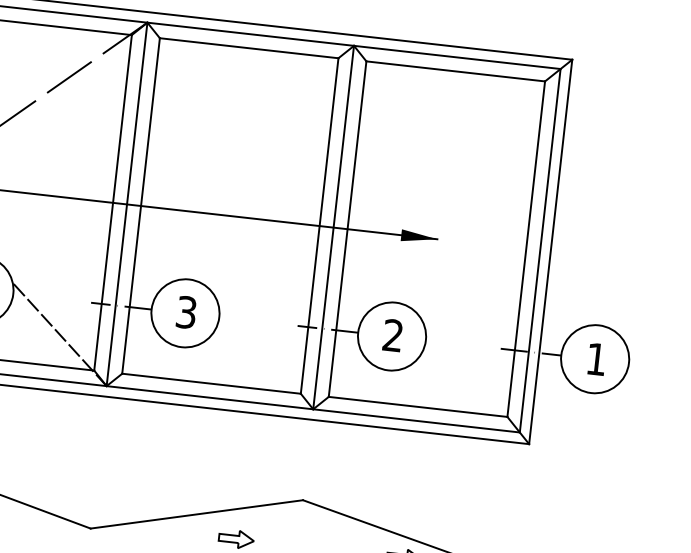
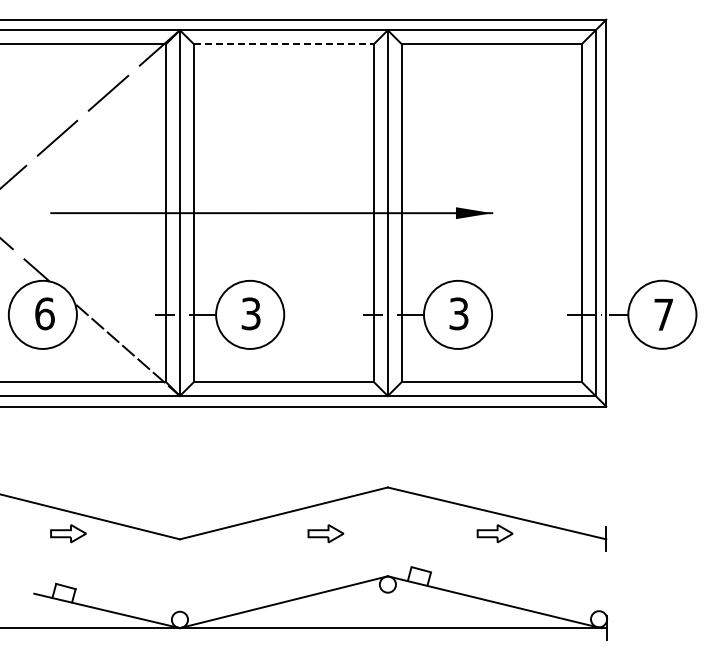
line: (248, 48) -> (283, 44), solid -> dashed
text: (392, 335) -> (458, 313), 2 -> 3
text: (596, 359) -> (663, 314), 1 -> 7

